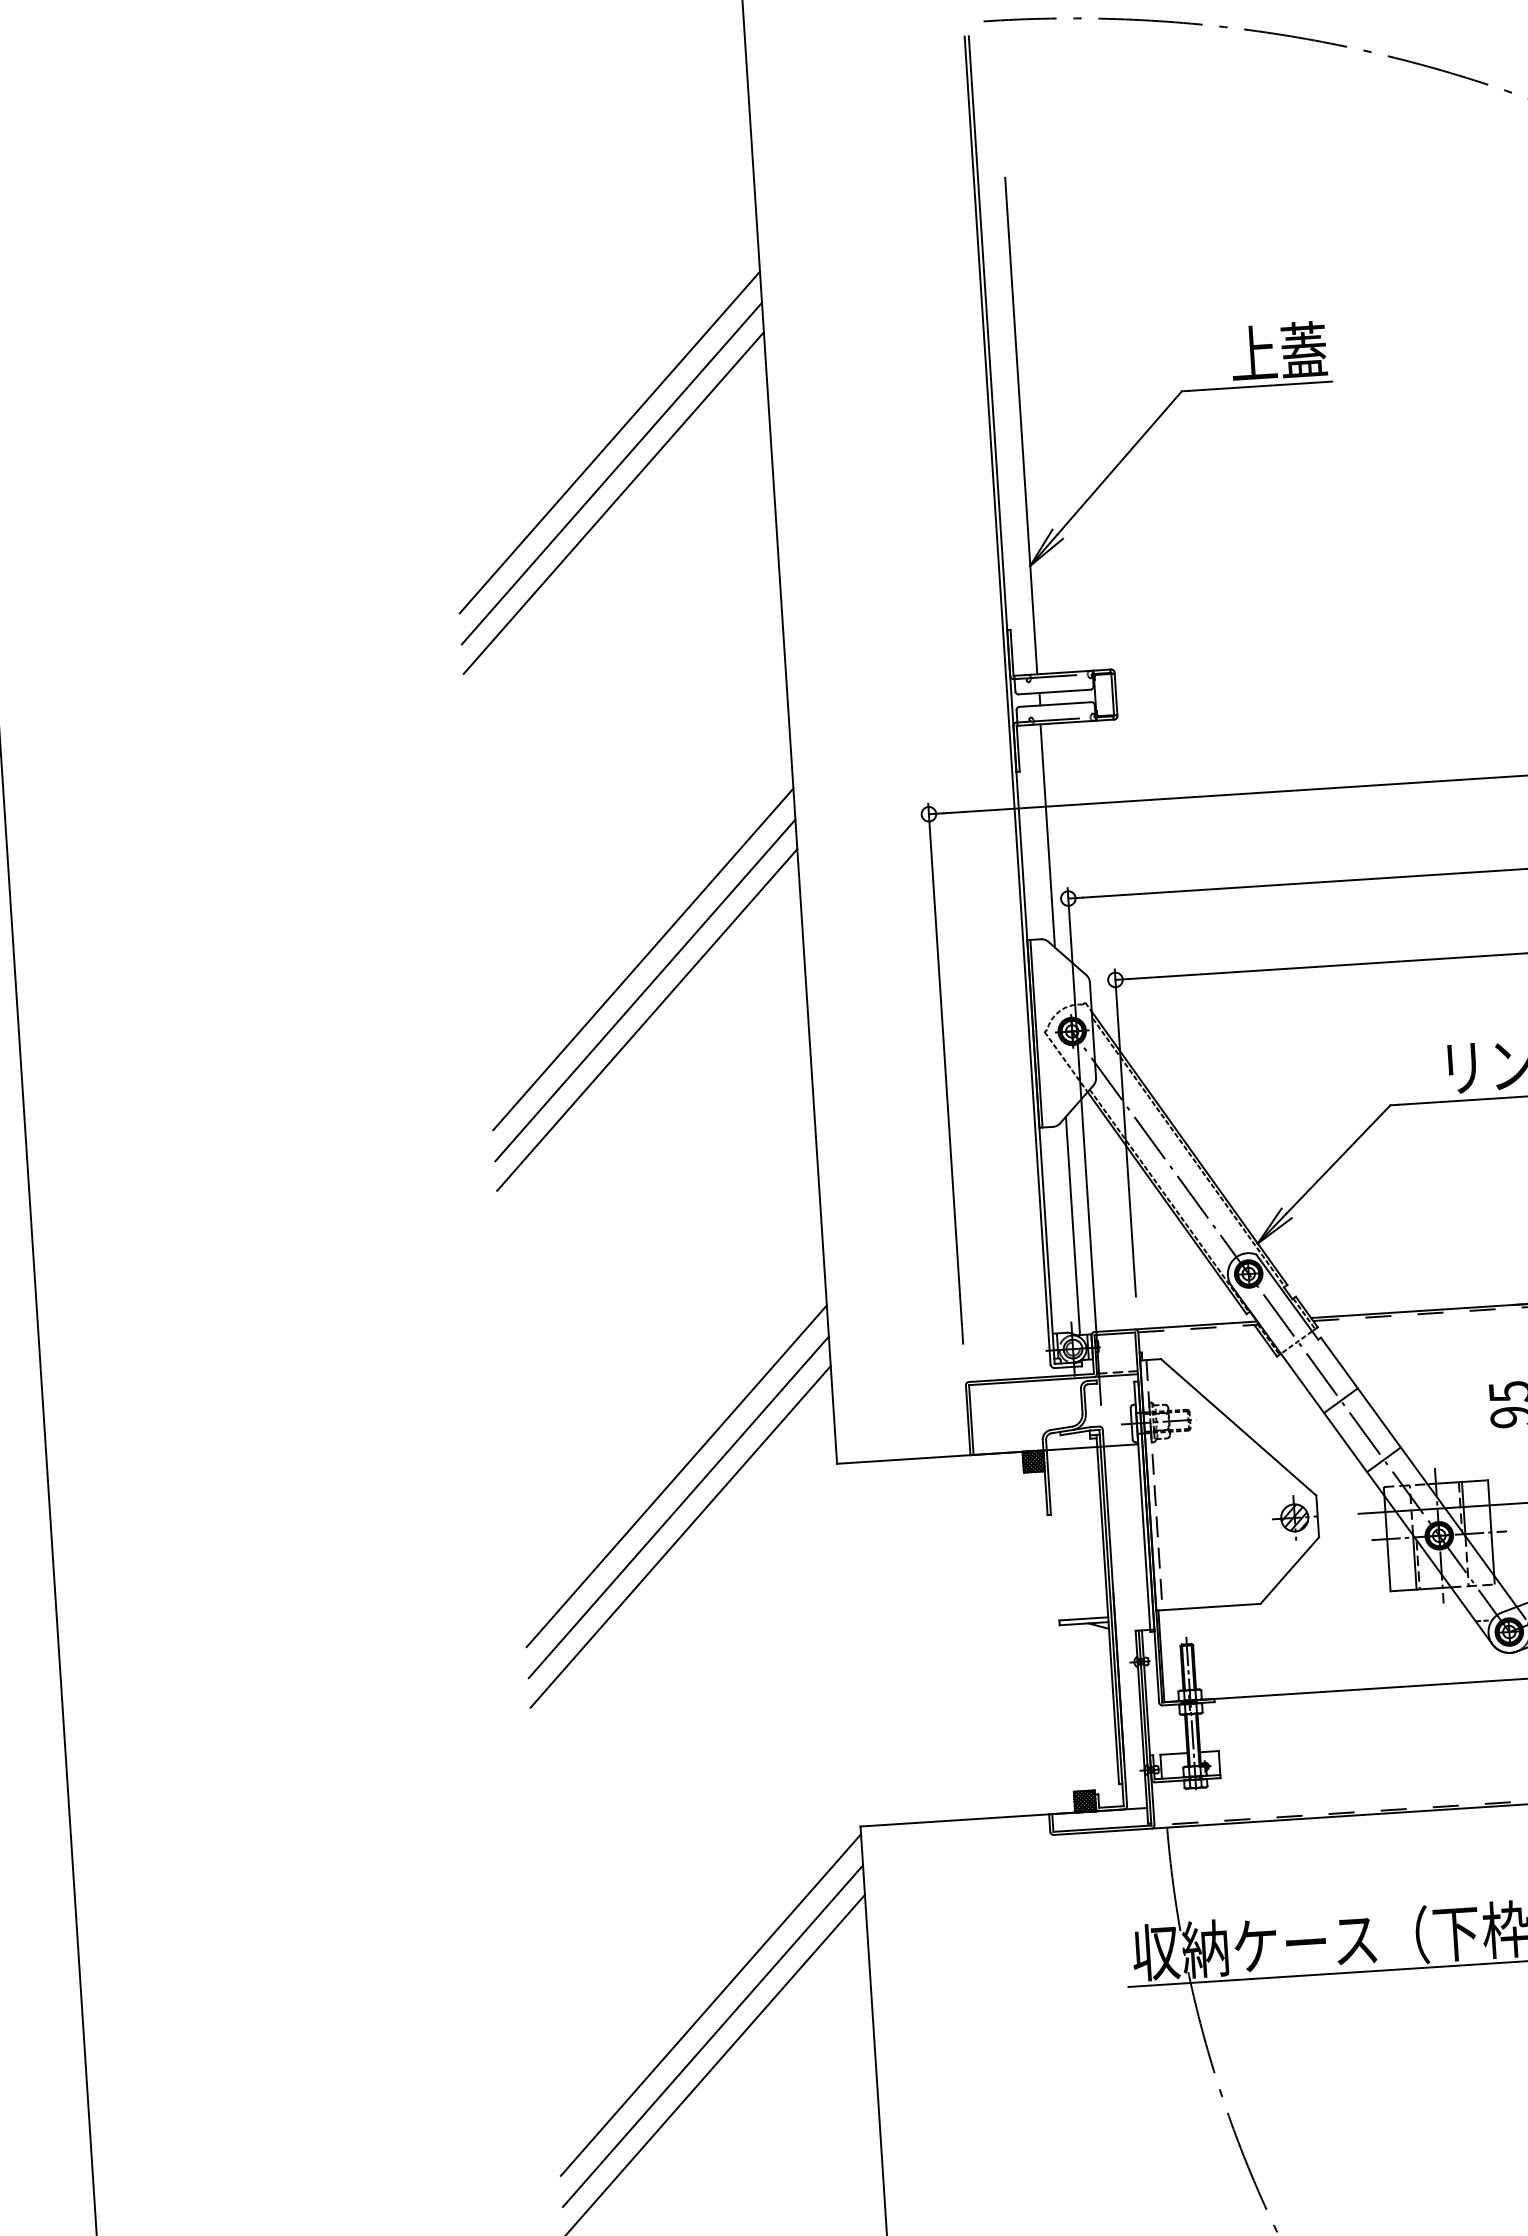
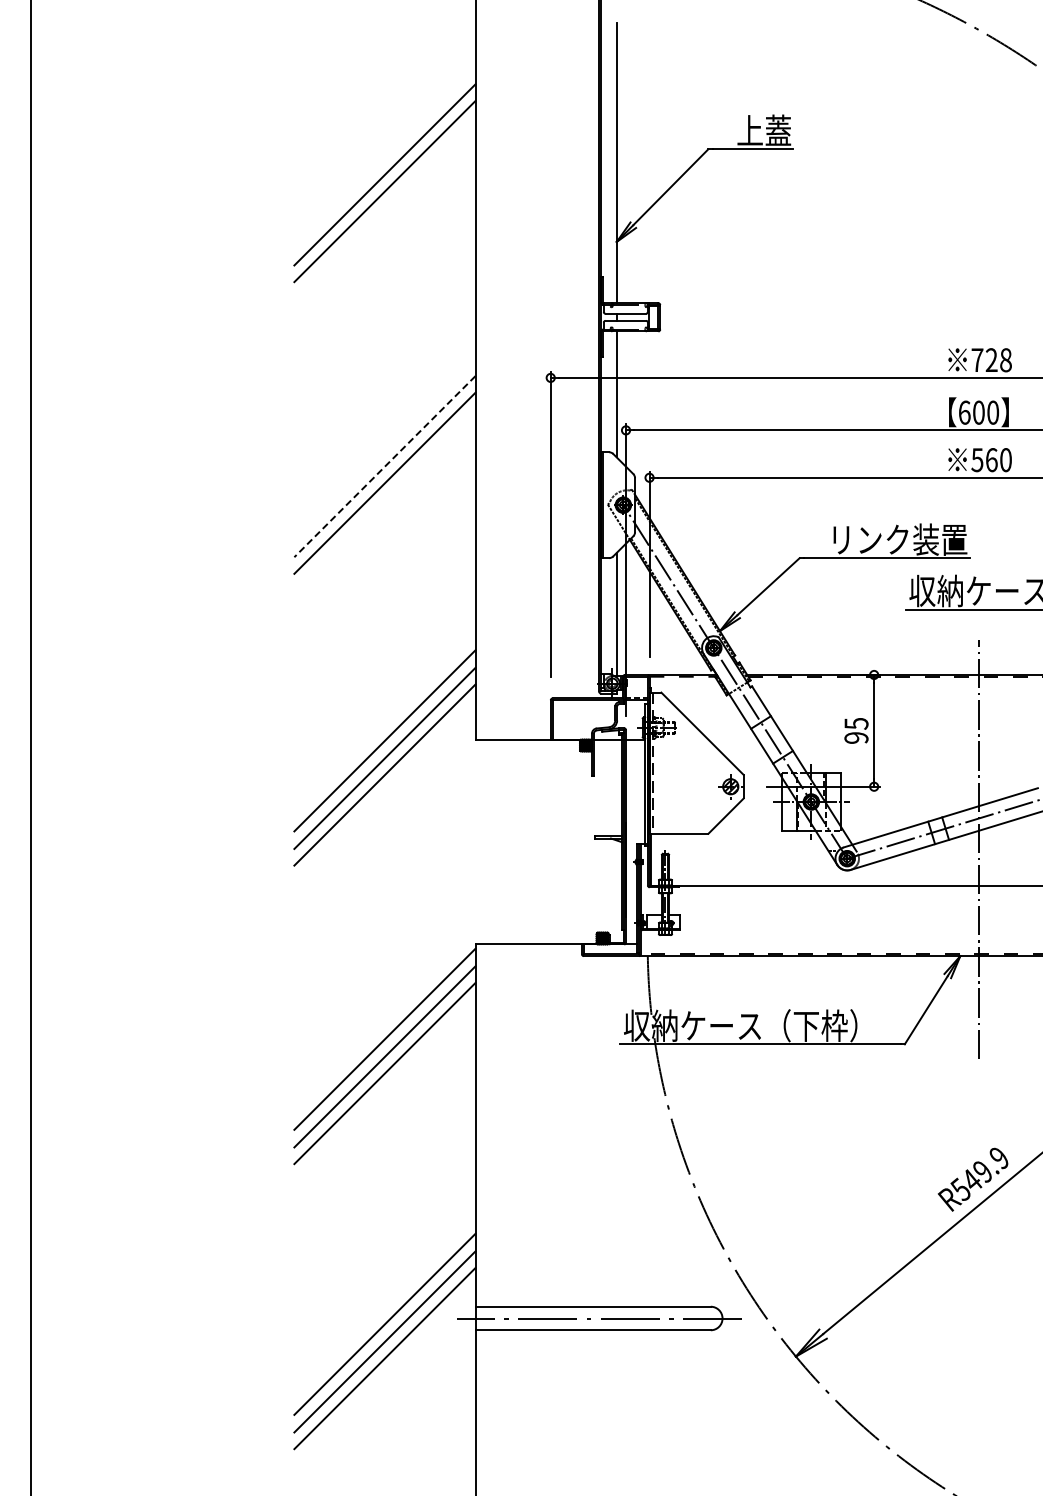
line: (609, 441) -> (384, 156), removed
line: (642, 958) -> (384, 448), removed
line: (644, 992) -> (384, 467), solid -> dashed

